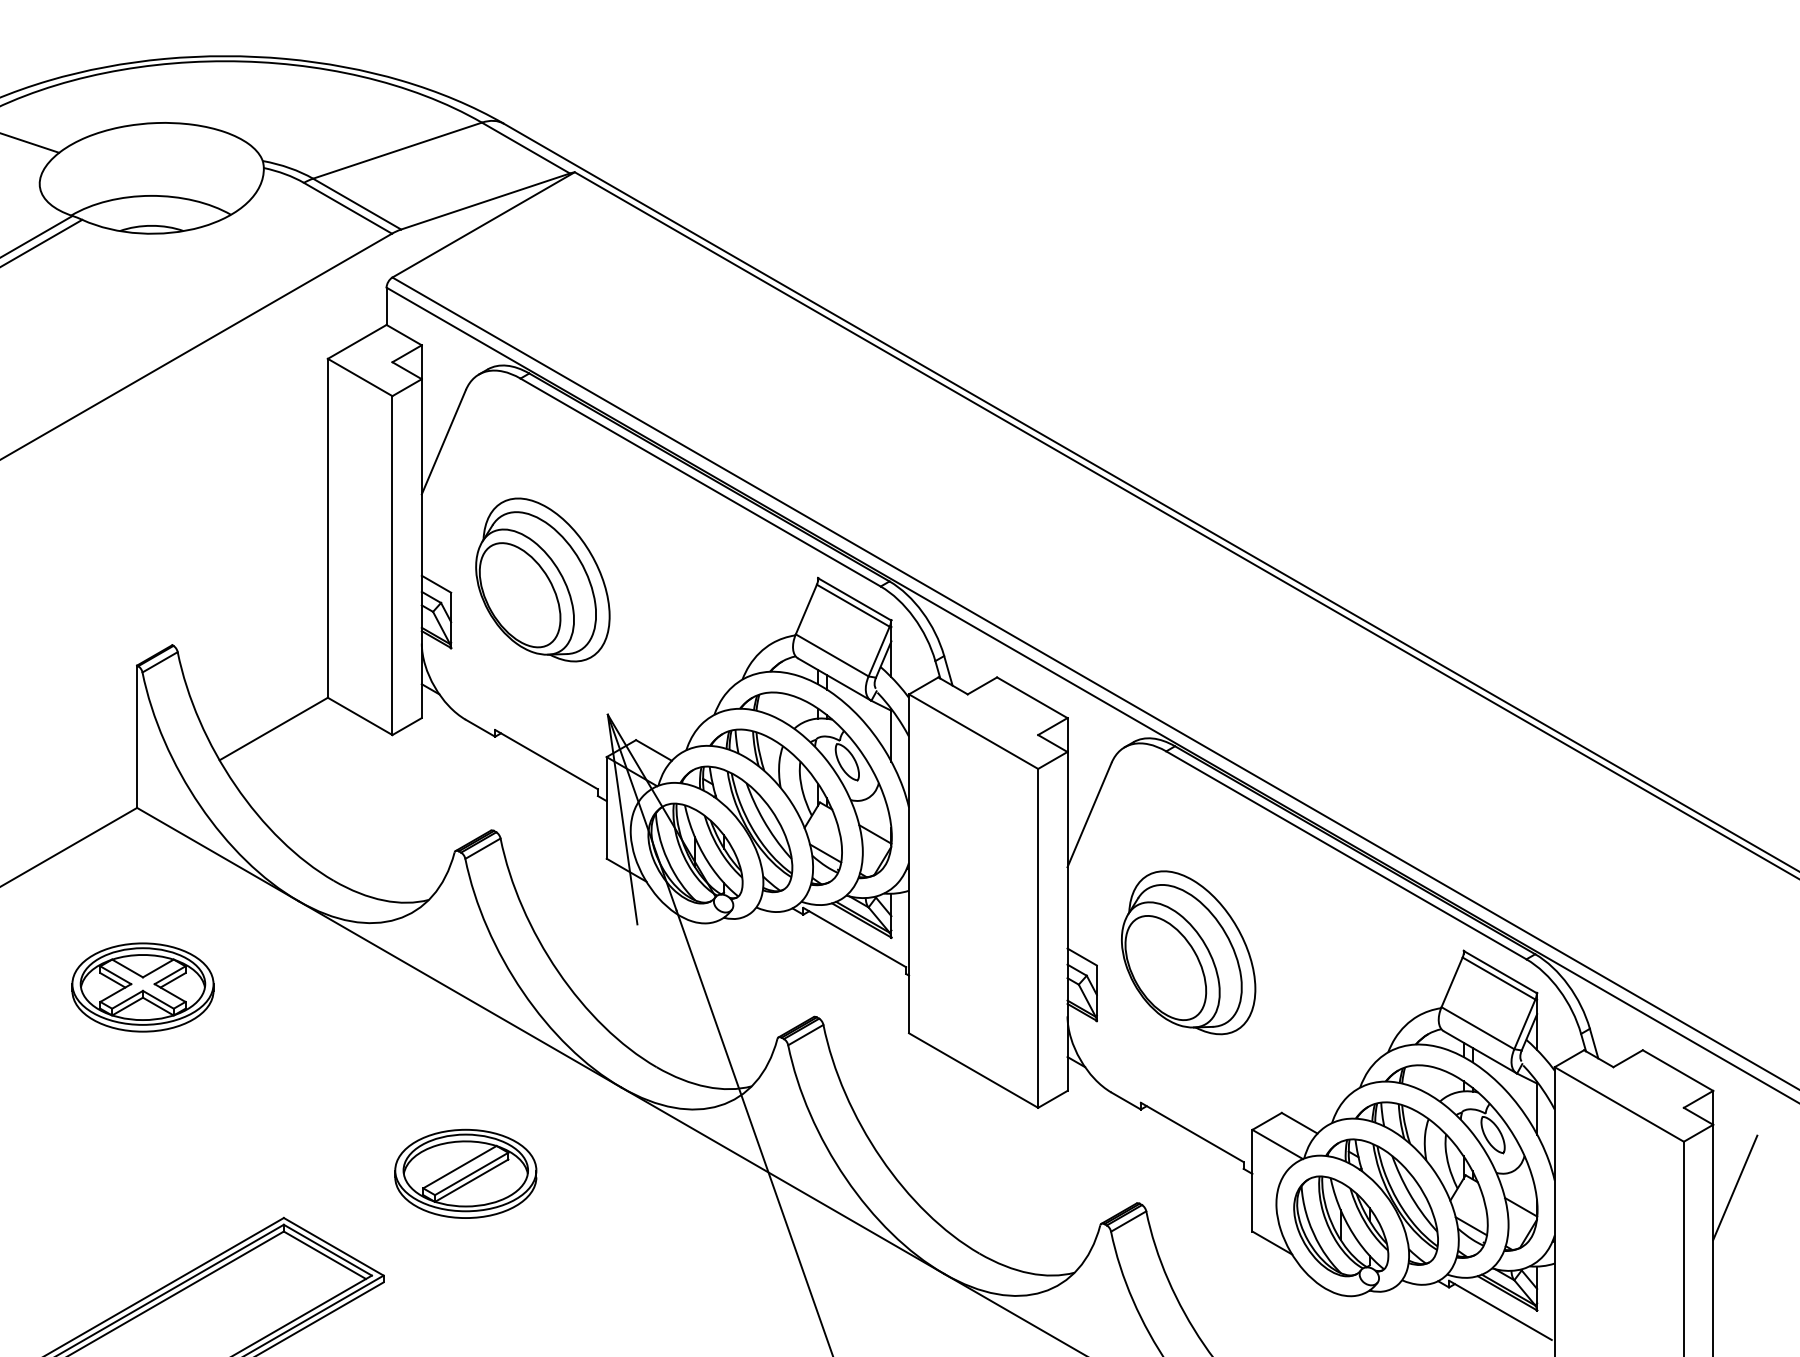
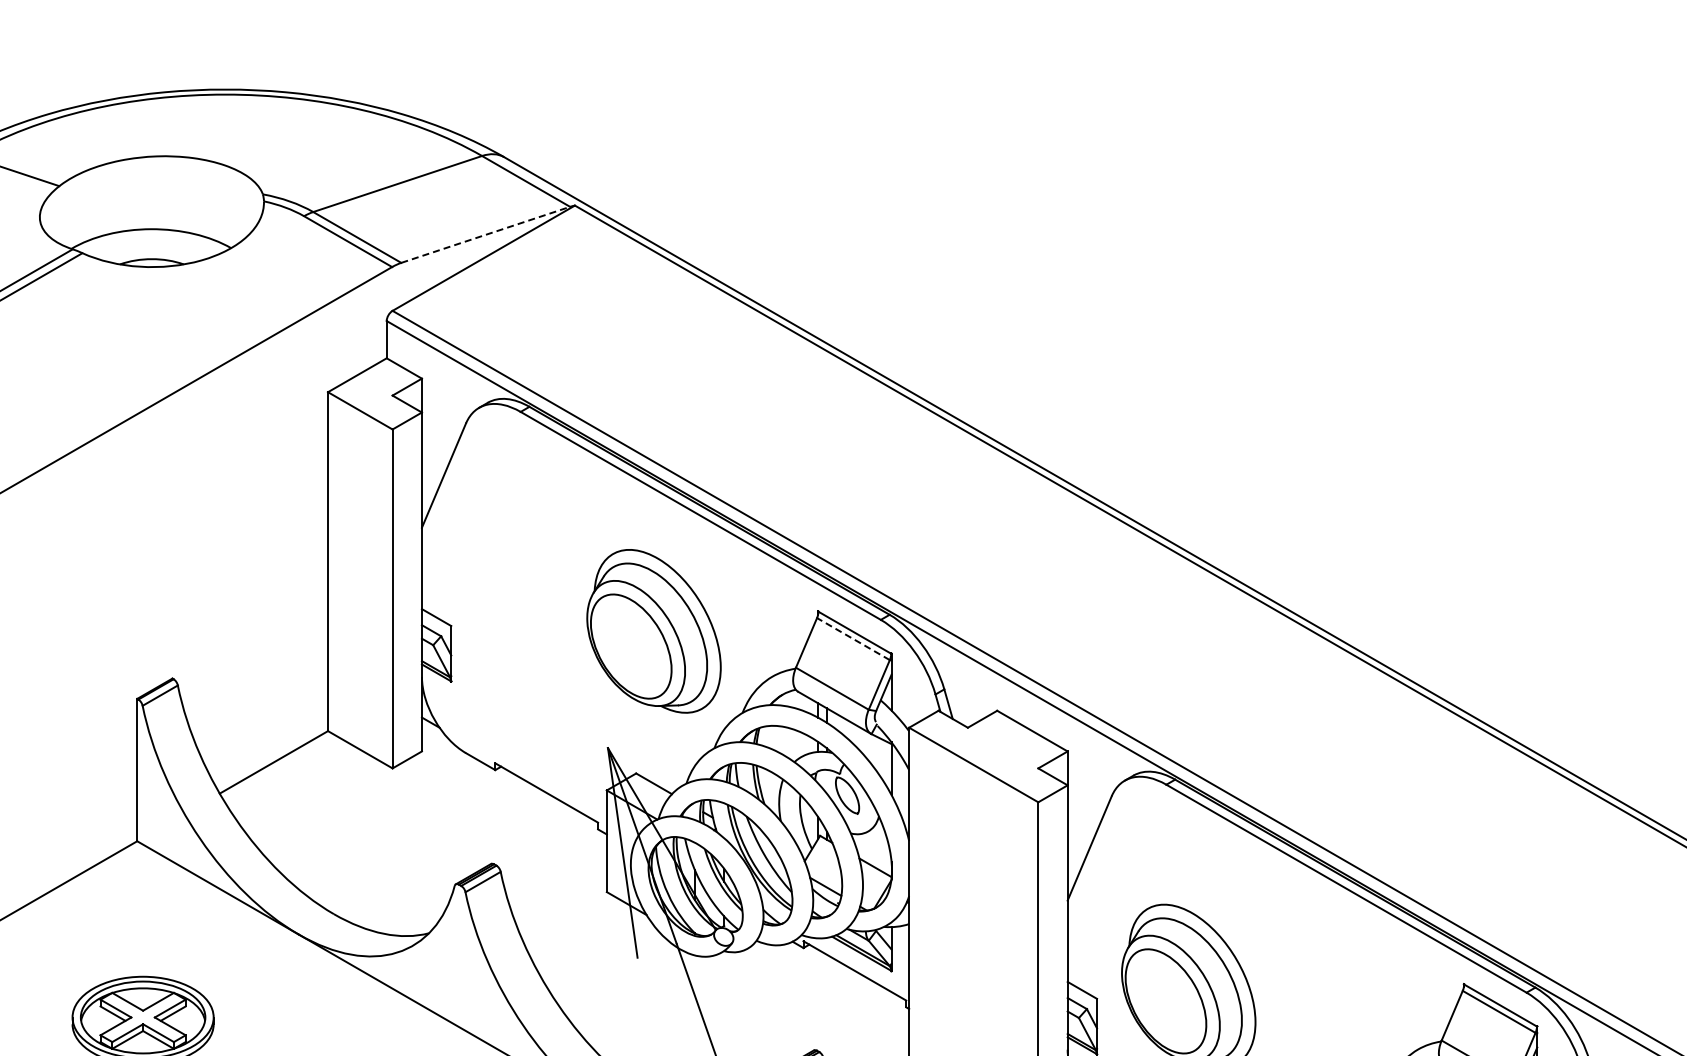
line: (485, 201) -> (485, 234), solid -> dashed
part: (542, 579) -> (653, 630), moved
line: (852, 605) -> (852, 638), solid -> dashed

